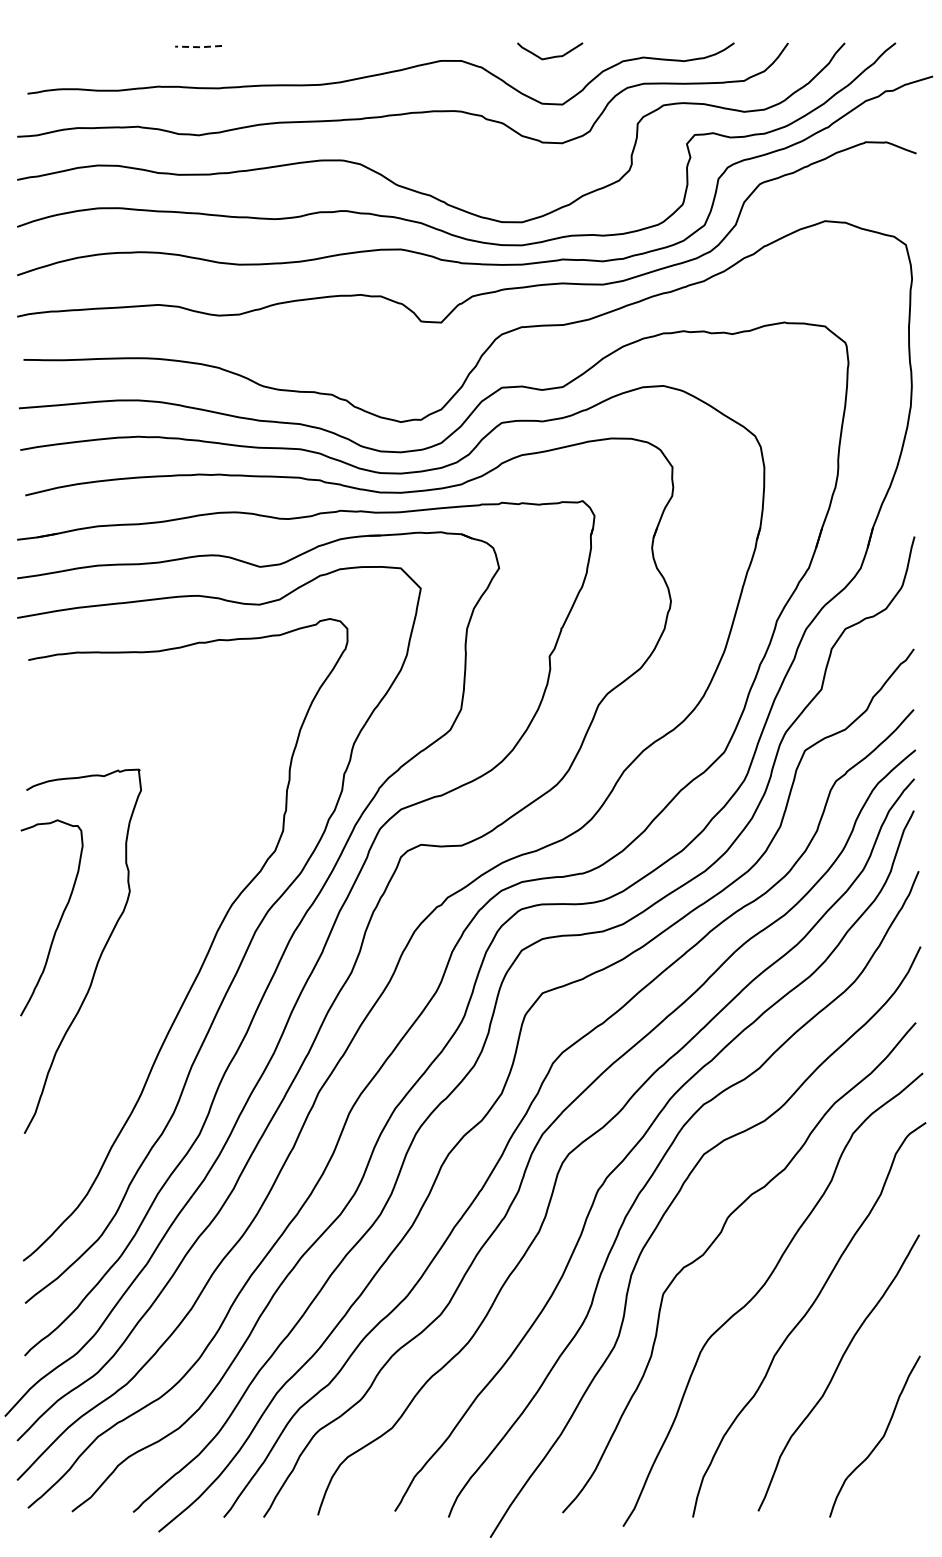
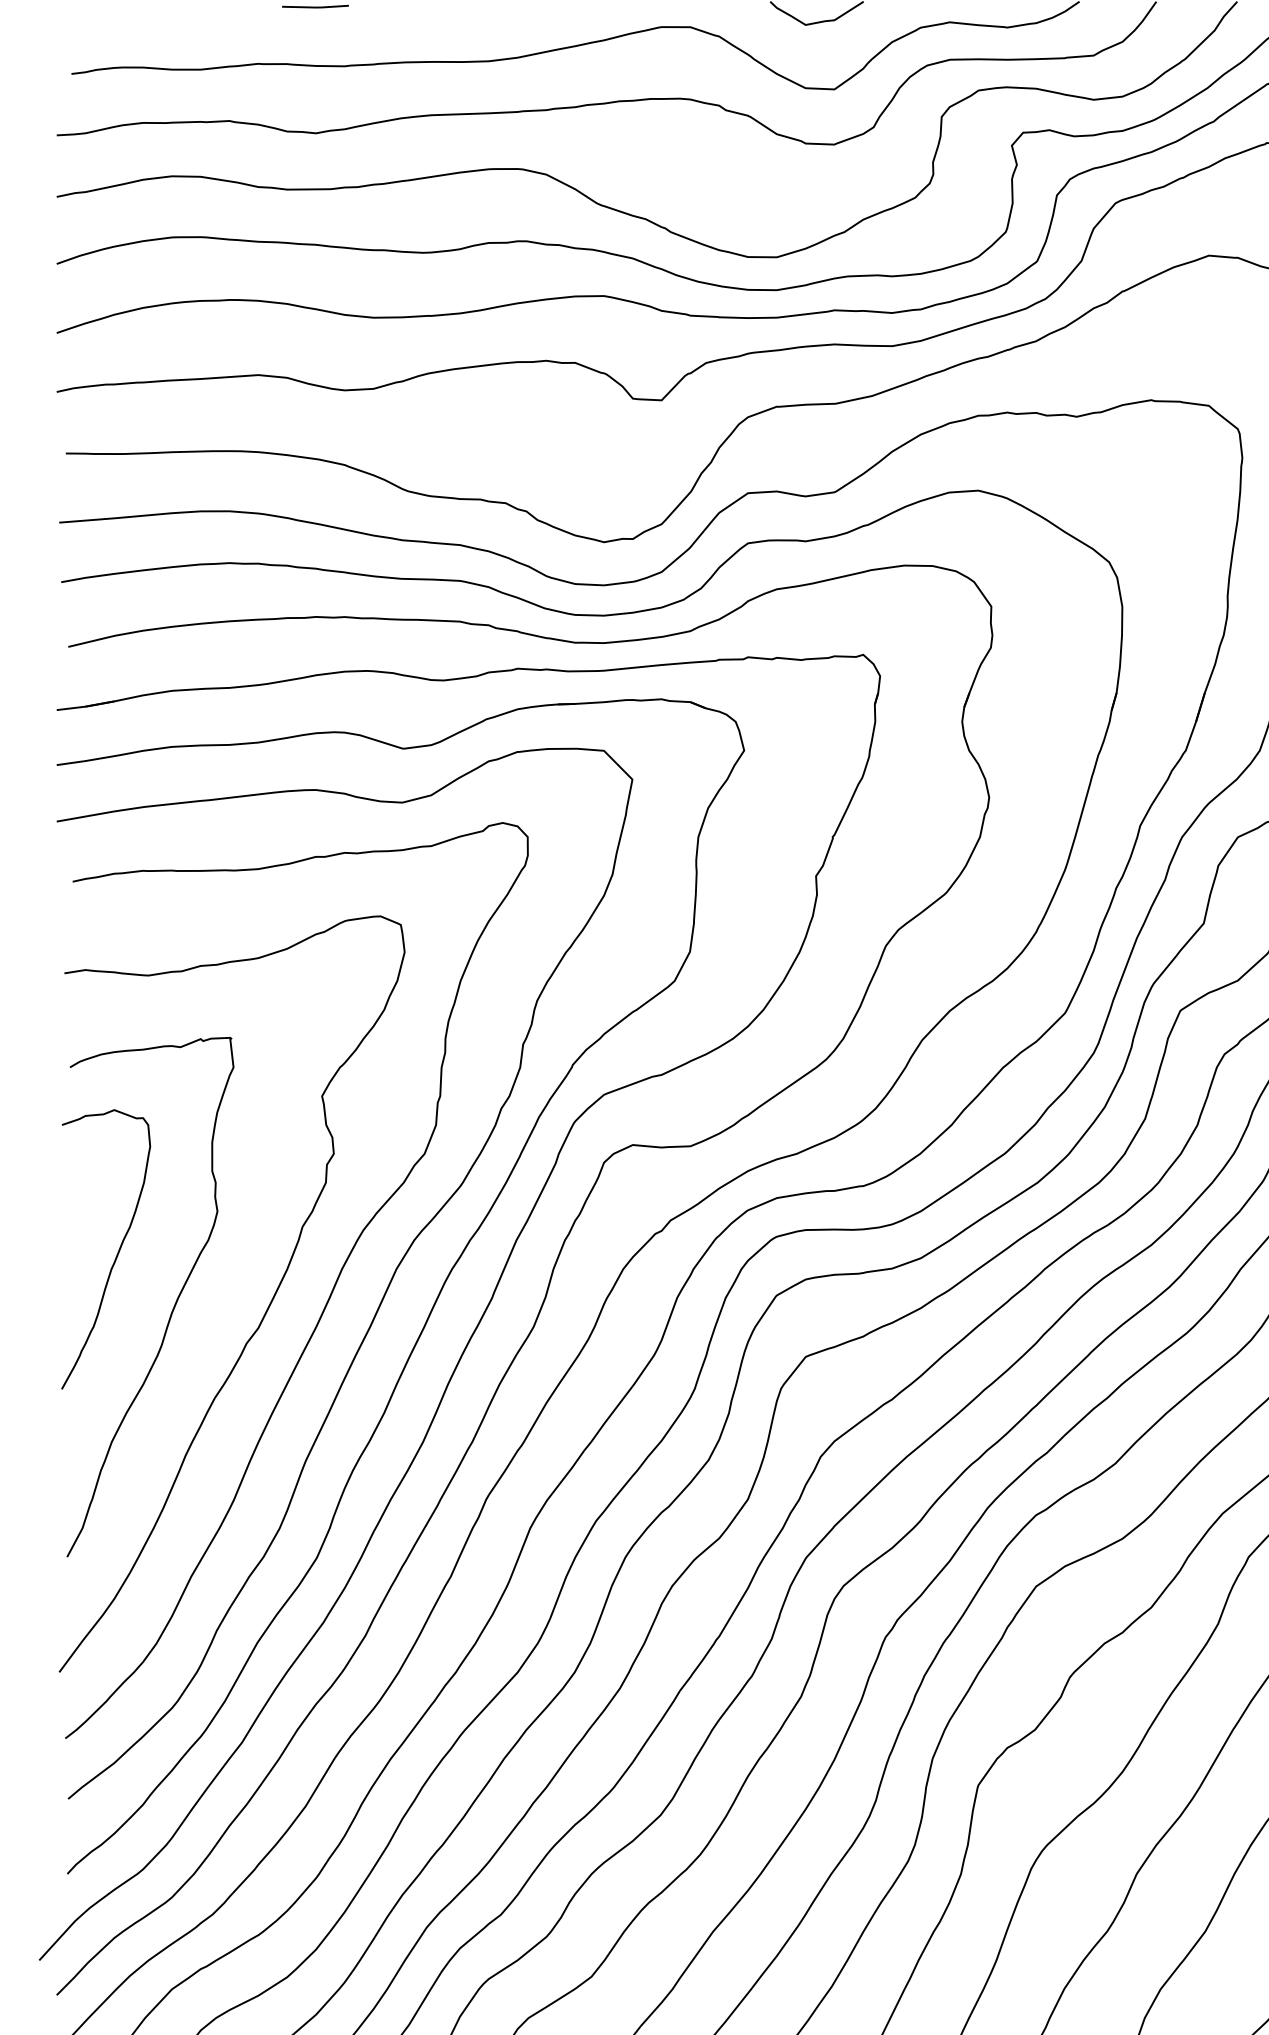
line: (198, 47) -> (315, 8), dashed -> solid
curve: (163, 960) -> (265, 1310), added

